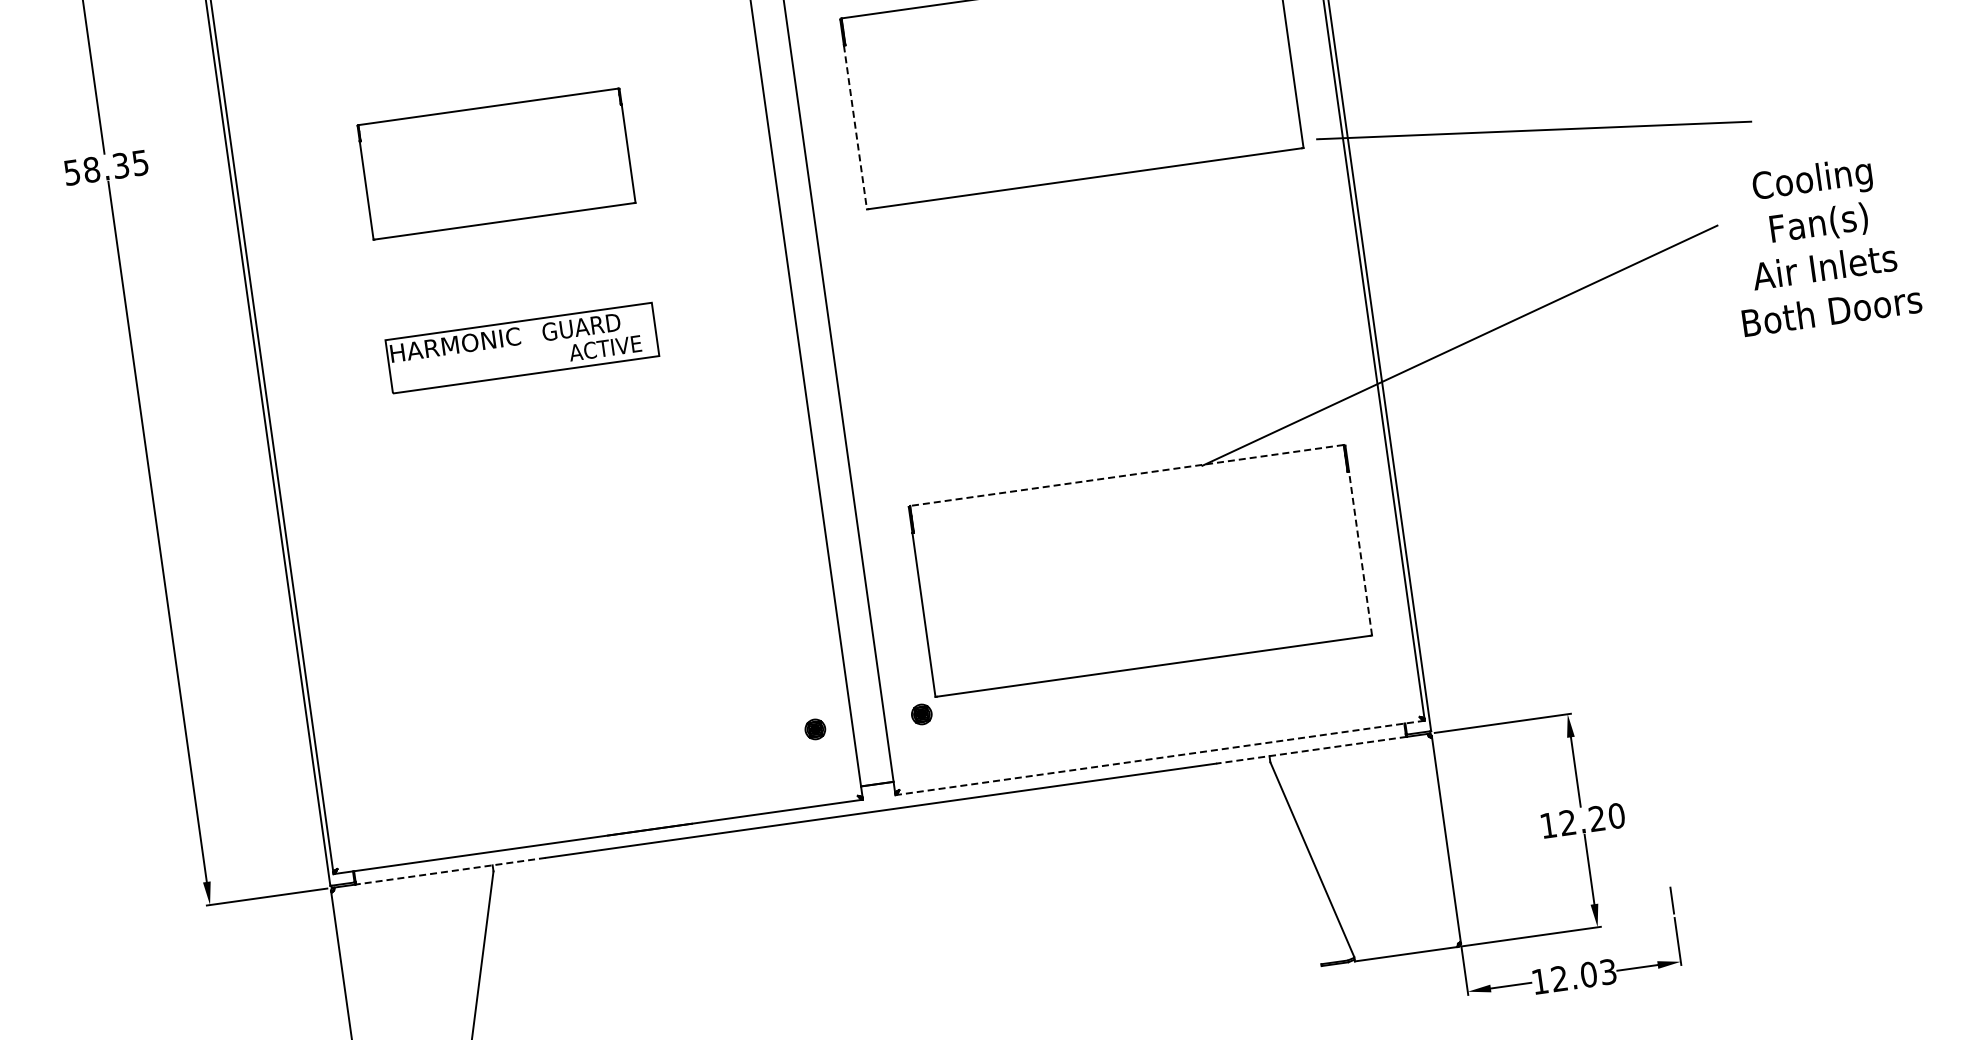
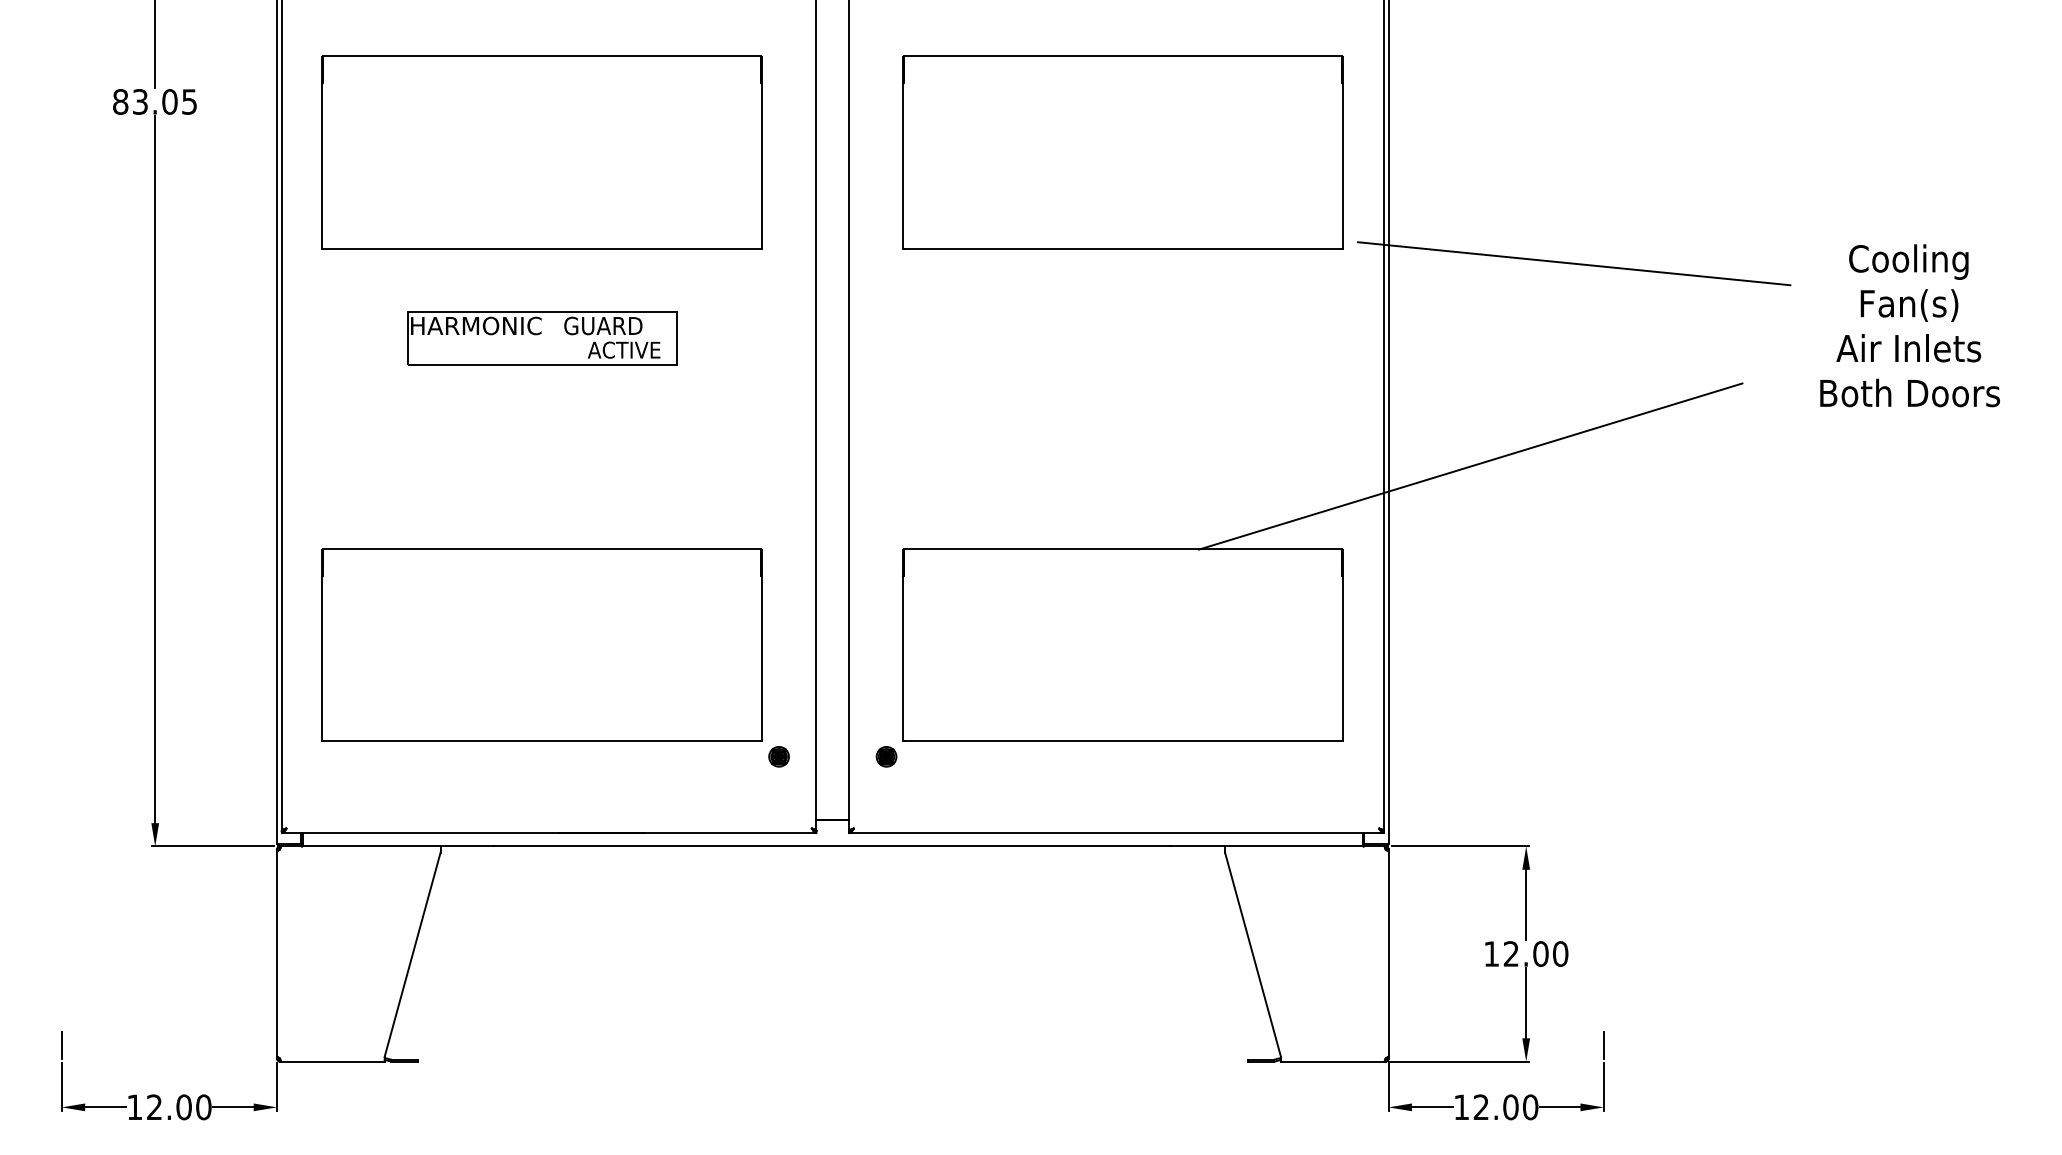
line: (855, 127) -> (902, 166), dashed -> solid
part: (496, 164) -> (541, 152), size x1.67
text: (96, 168) -> (145, 101), 58.35 -> 83.05
text: (1822, 244) -> (1909, 325), moved
line: (1126, 475) -> (1122, 548), dashed -> solid
line: (1360, 553) -> (1343, 658), dashed -> solid
part: (564, 651) -> (541, 644), added
line: (1310, 750) -> (1266, 846), dashed -> solid
line: (1160, 758) -> (1116, 833), dashed -> solid
text: (1596, 818) -> (1540, 953), 12.20 -> 12.00
line: (449, 871) -> (397, 846), dashed -> solid
text: (1608, 972) -> (1530, 1107), 12.03 -> 12.00

